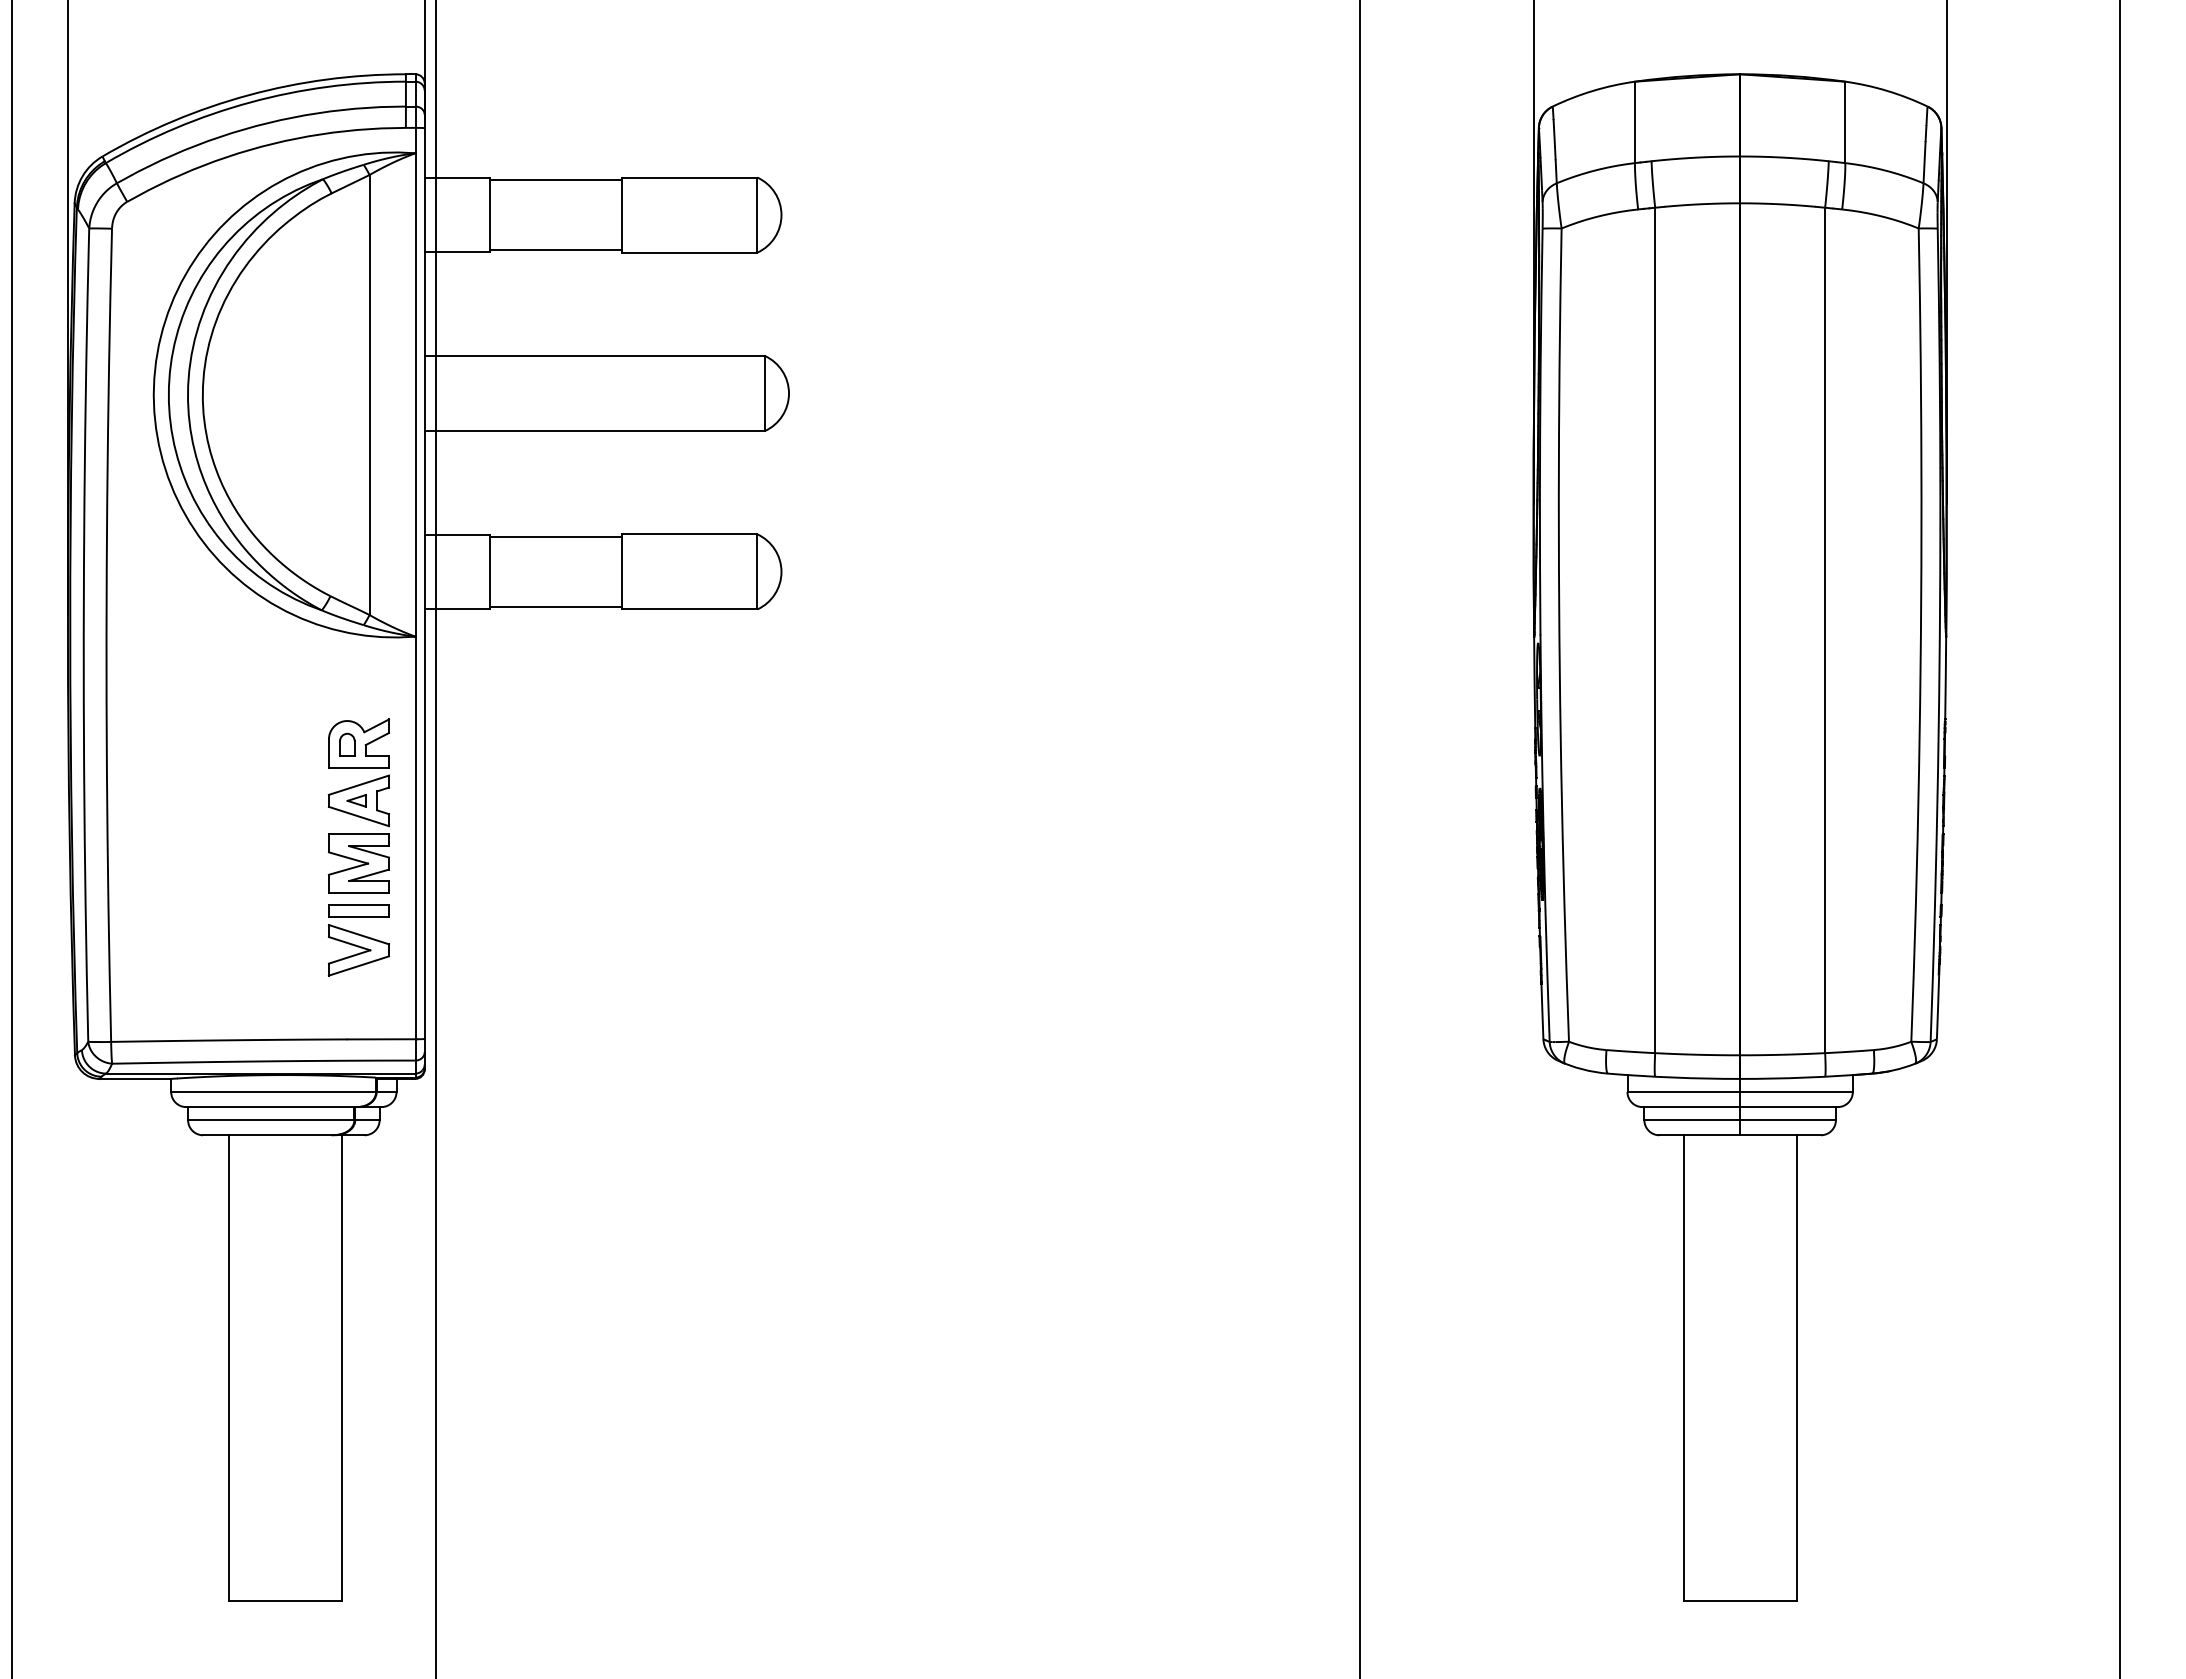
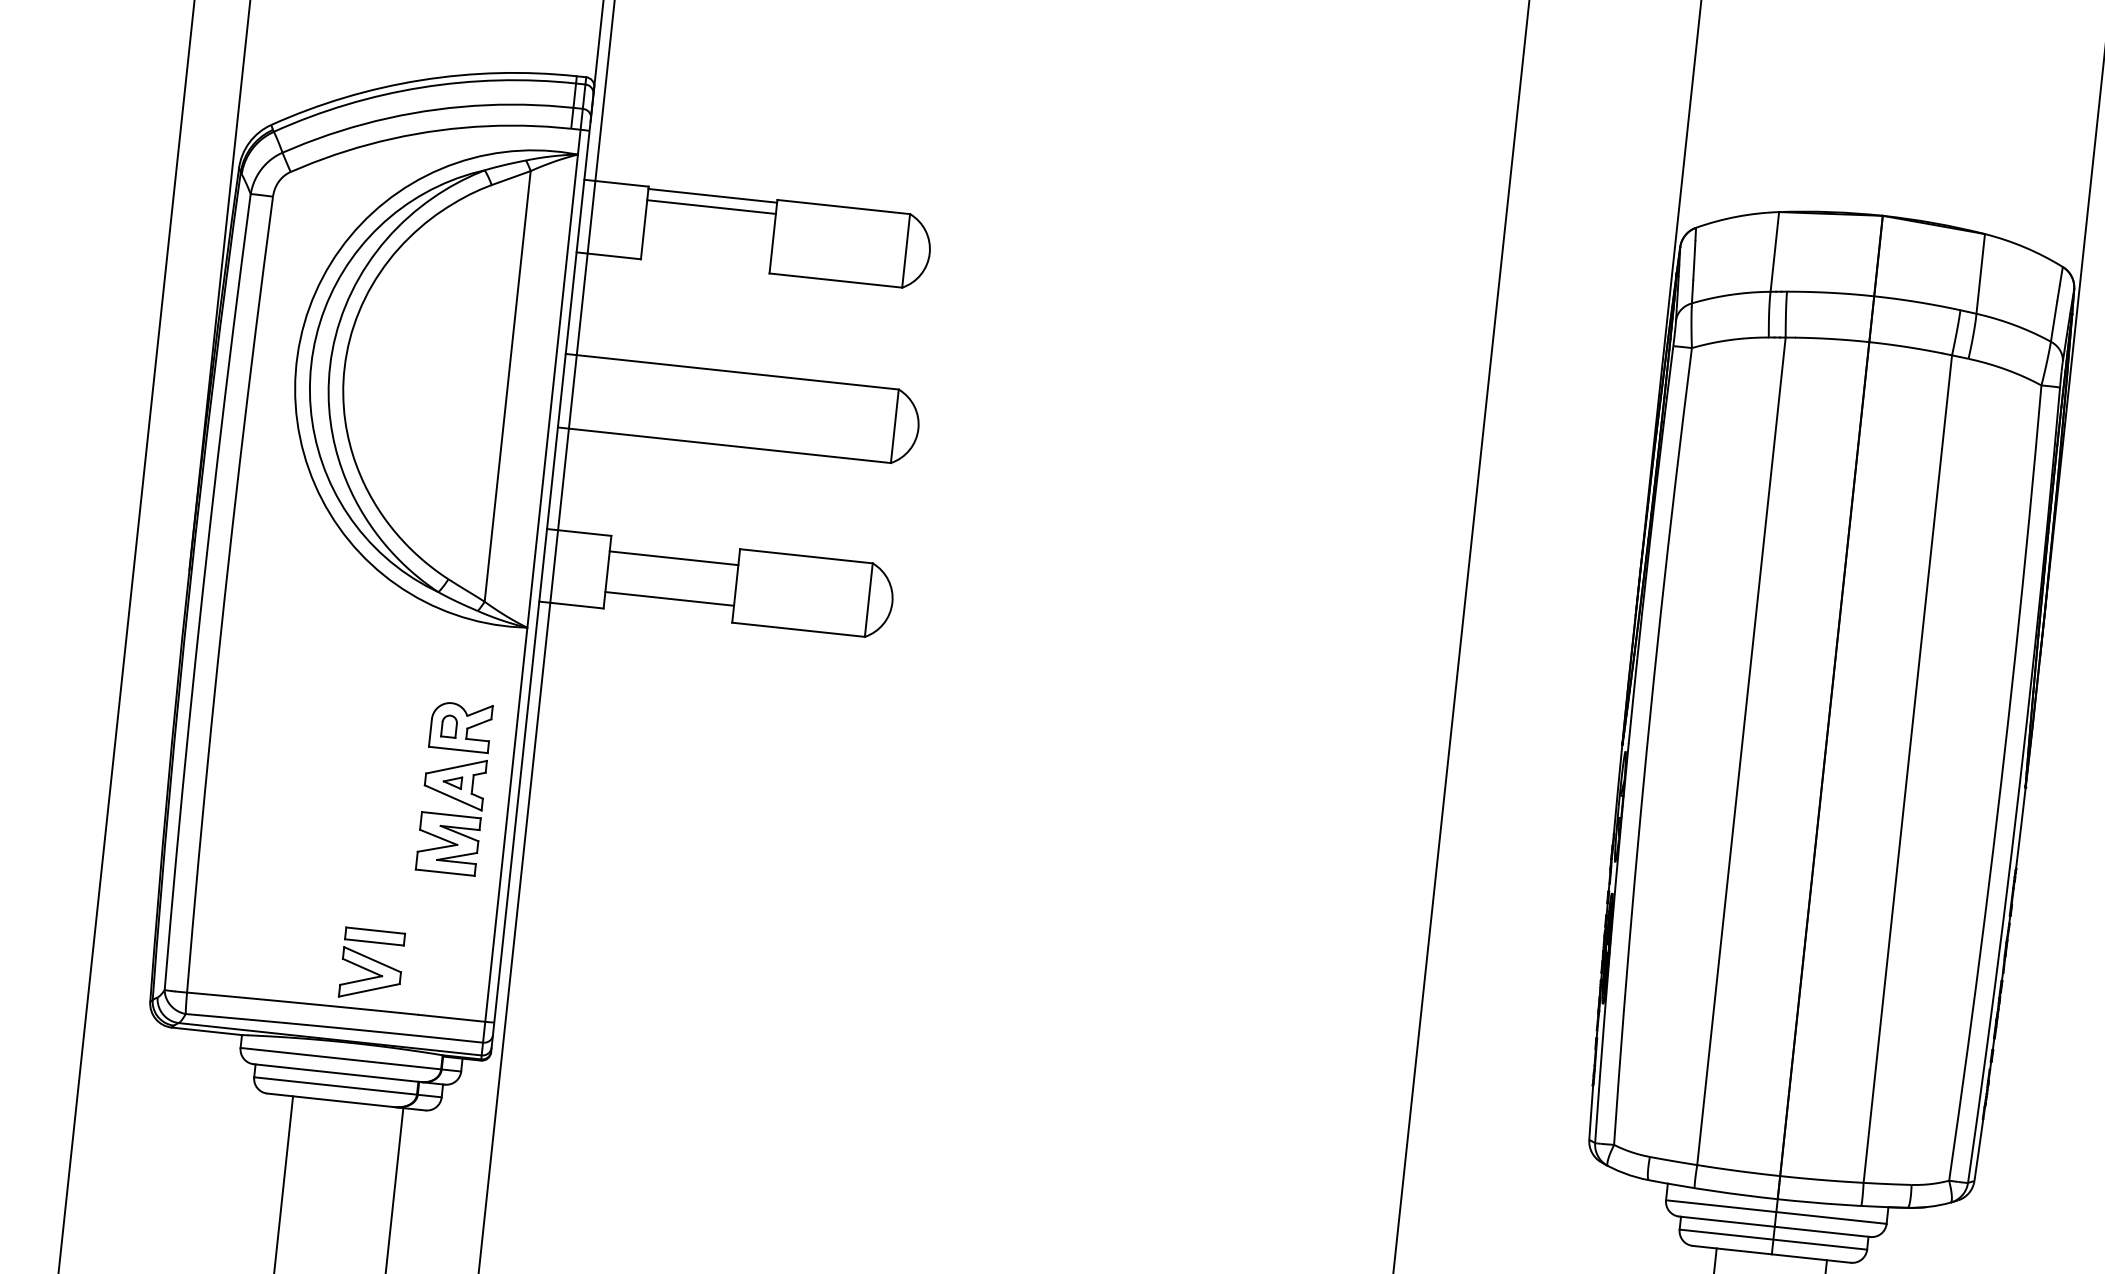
line: (555, 249) -> (710, 206), moved
line: (555, 537) -> (669, 599), moved
line: (555, 606) -> (673, 558), moved
part: (358, 940) -> (371, 965), moved

